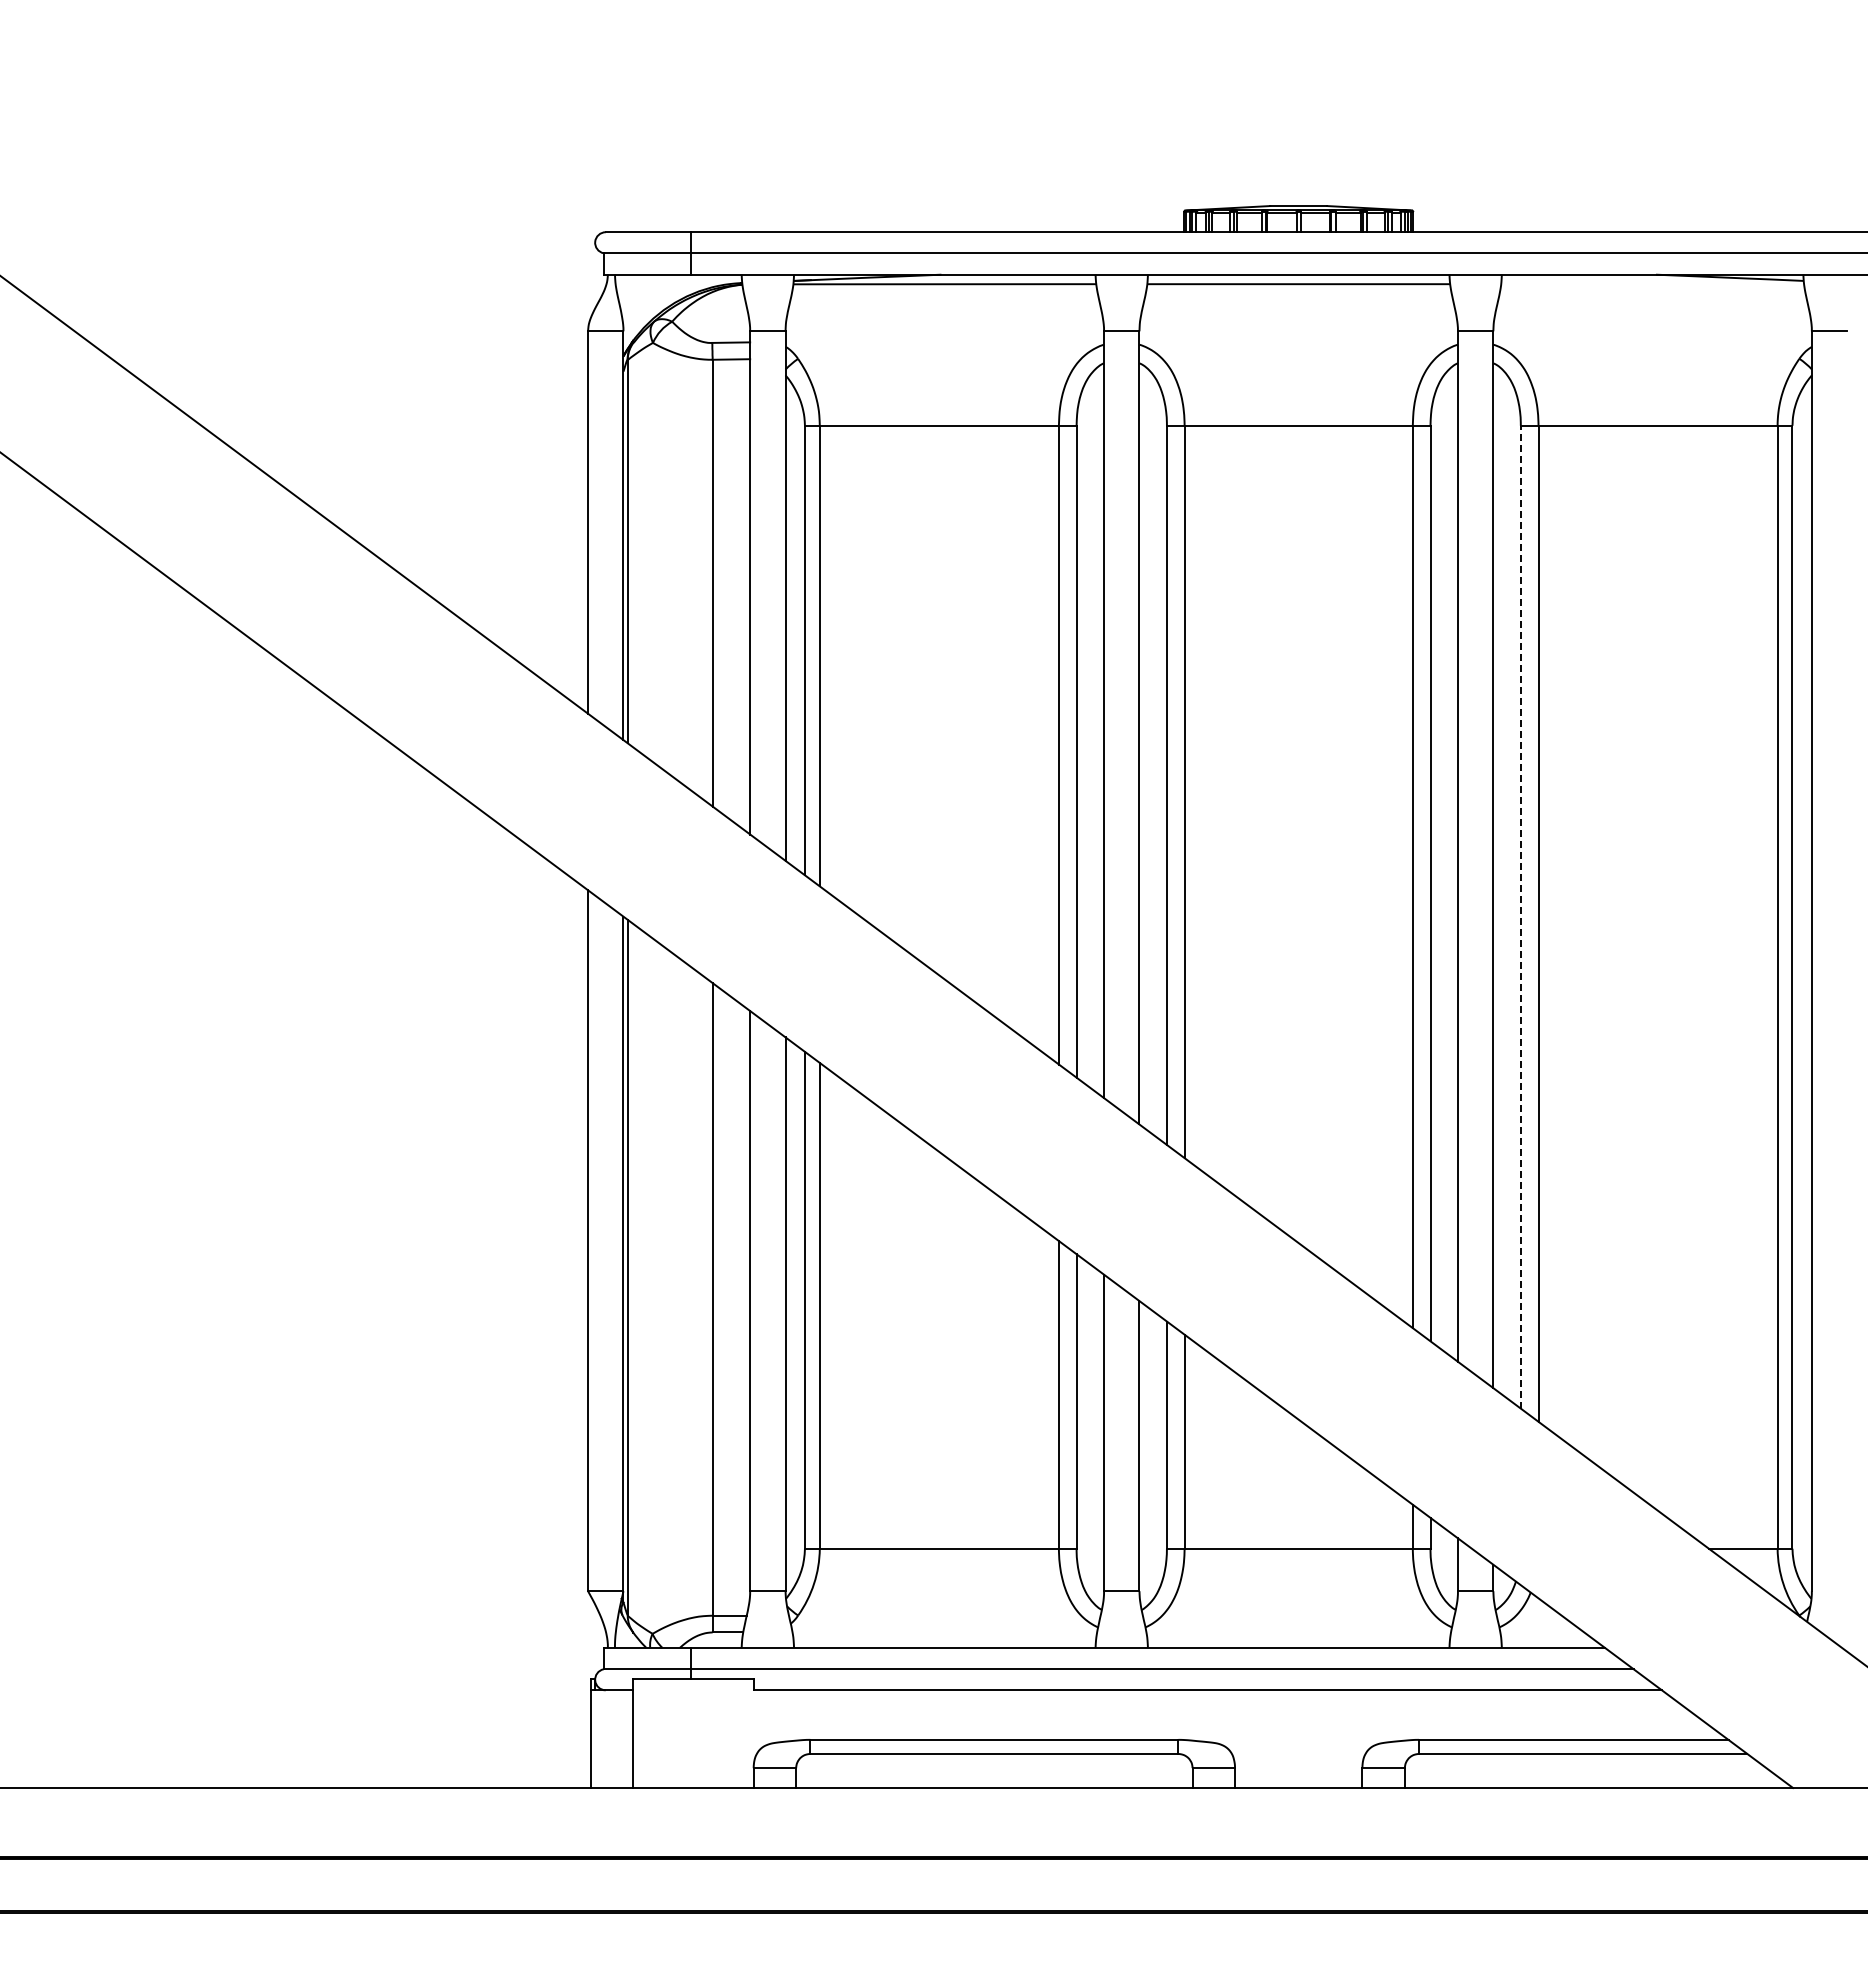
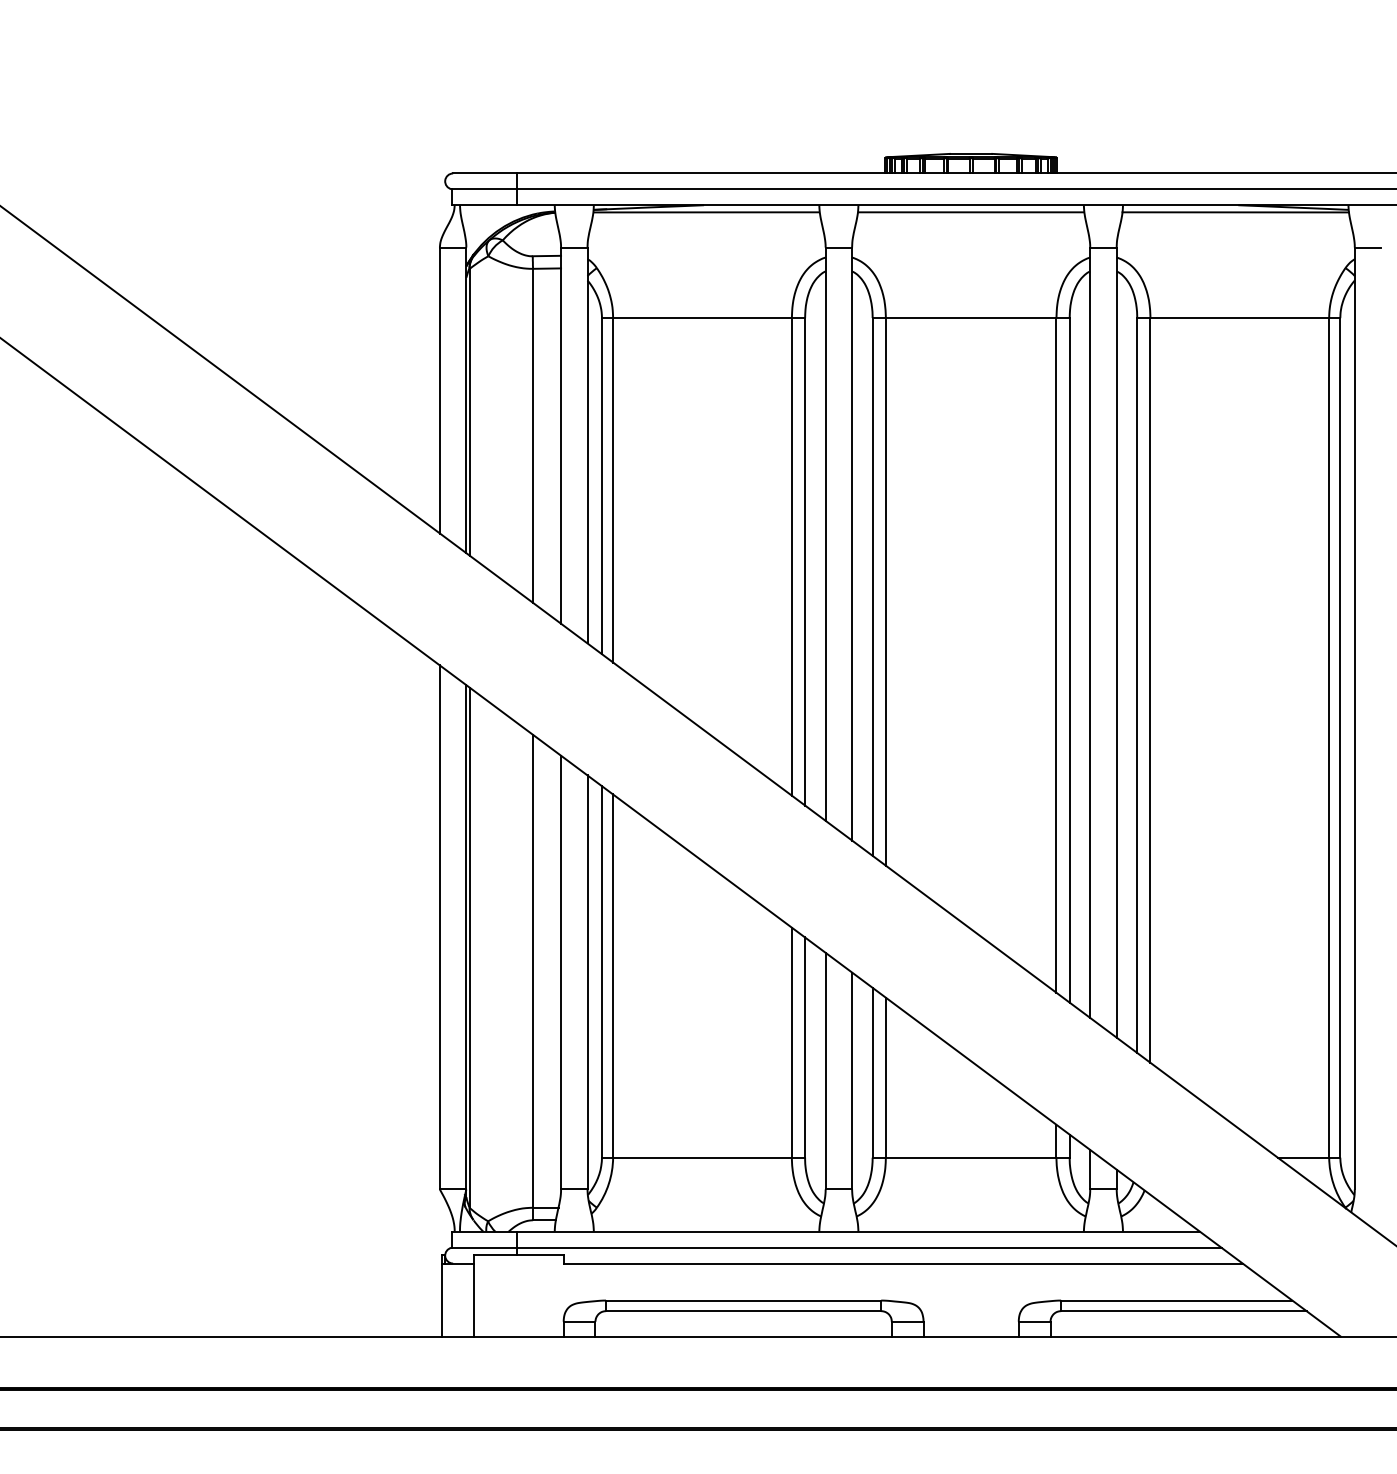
line: (1652, 284) -> (1235, 212), added
line: (1520, 916) -> (1136, 685), dashed -> solid

